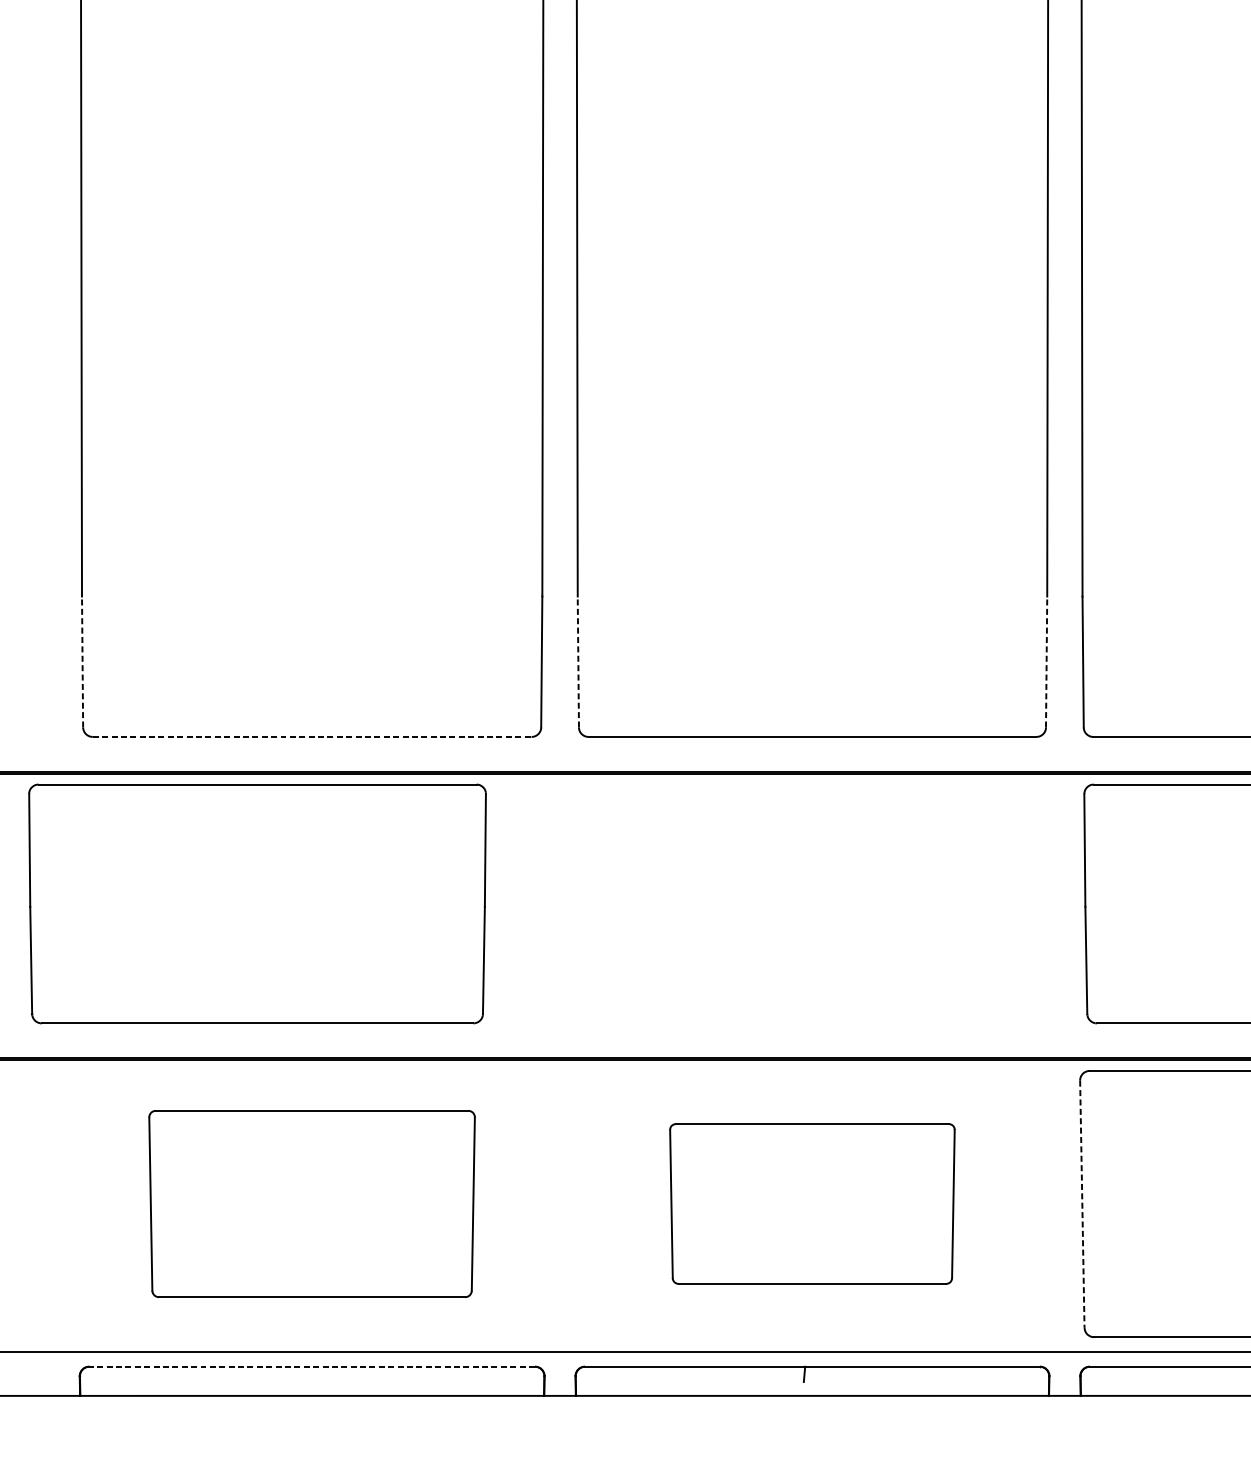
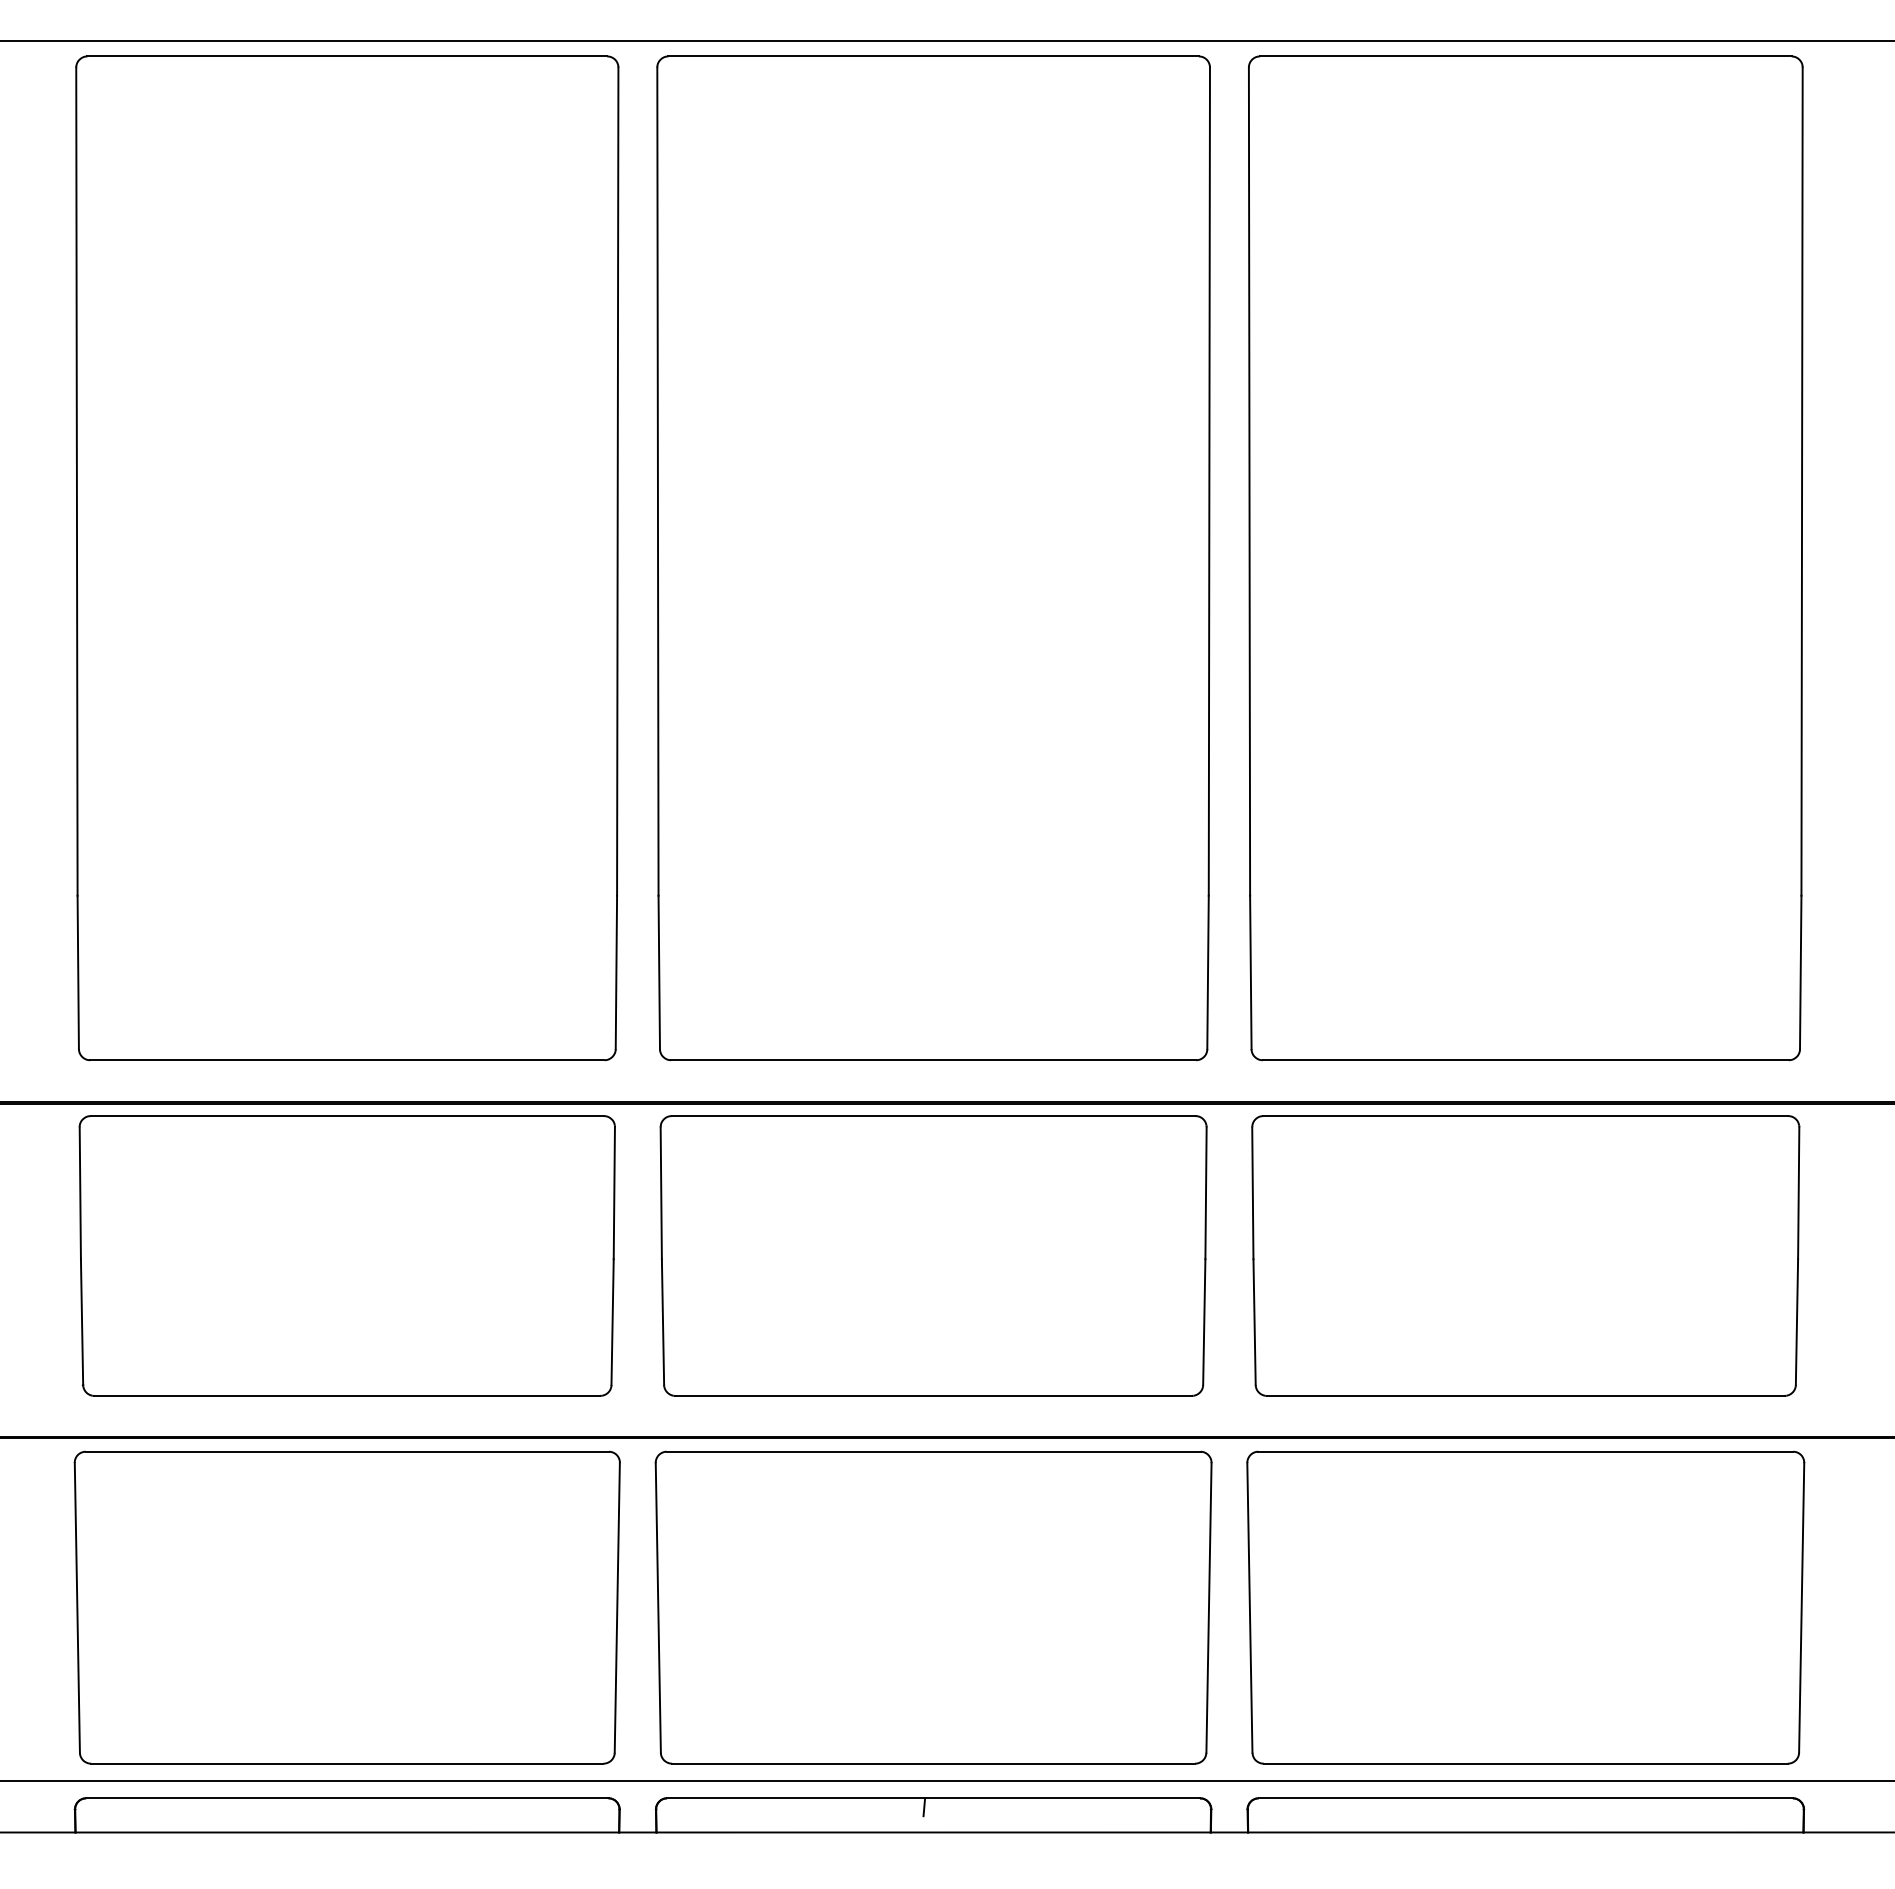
line: (82, 662) -> (78, 972), dashed -> solid
line: (578, 662) -> (659, 972), dashed -> solid
line: (1047, 662) -> (1208, 972), dashed -> solid
line: (312, 737) -> (347, 1060), dashed -> solid
part: (256, 903) -> (346, 1255), moved
part: (812, 903) -> (933, 1255), added
part: (311, 1203) -> (346, 1607), size x1.43
part: (812, 1203) -> (933, 1607), size x1.67
line: (1081, 1203) -> (1249, 1607), dashed -> solid
line: (311, 1366) -> (346, 1798), dashed -> solid

